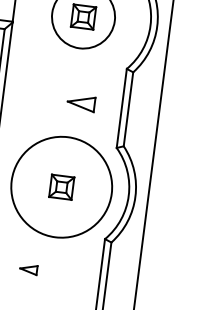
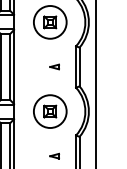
part: (80, 102) -> (54, 66), size x0.62
circle: (60, 186) -> (49, 111), size x0.62
part: (28, 268) -> (54, 155), moved

